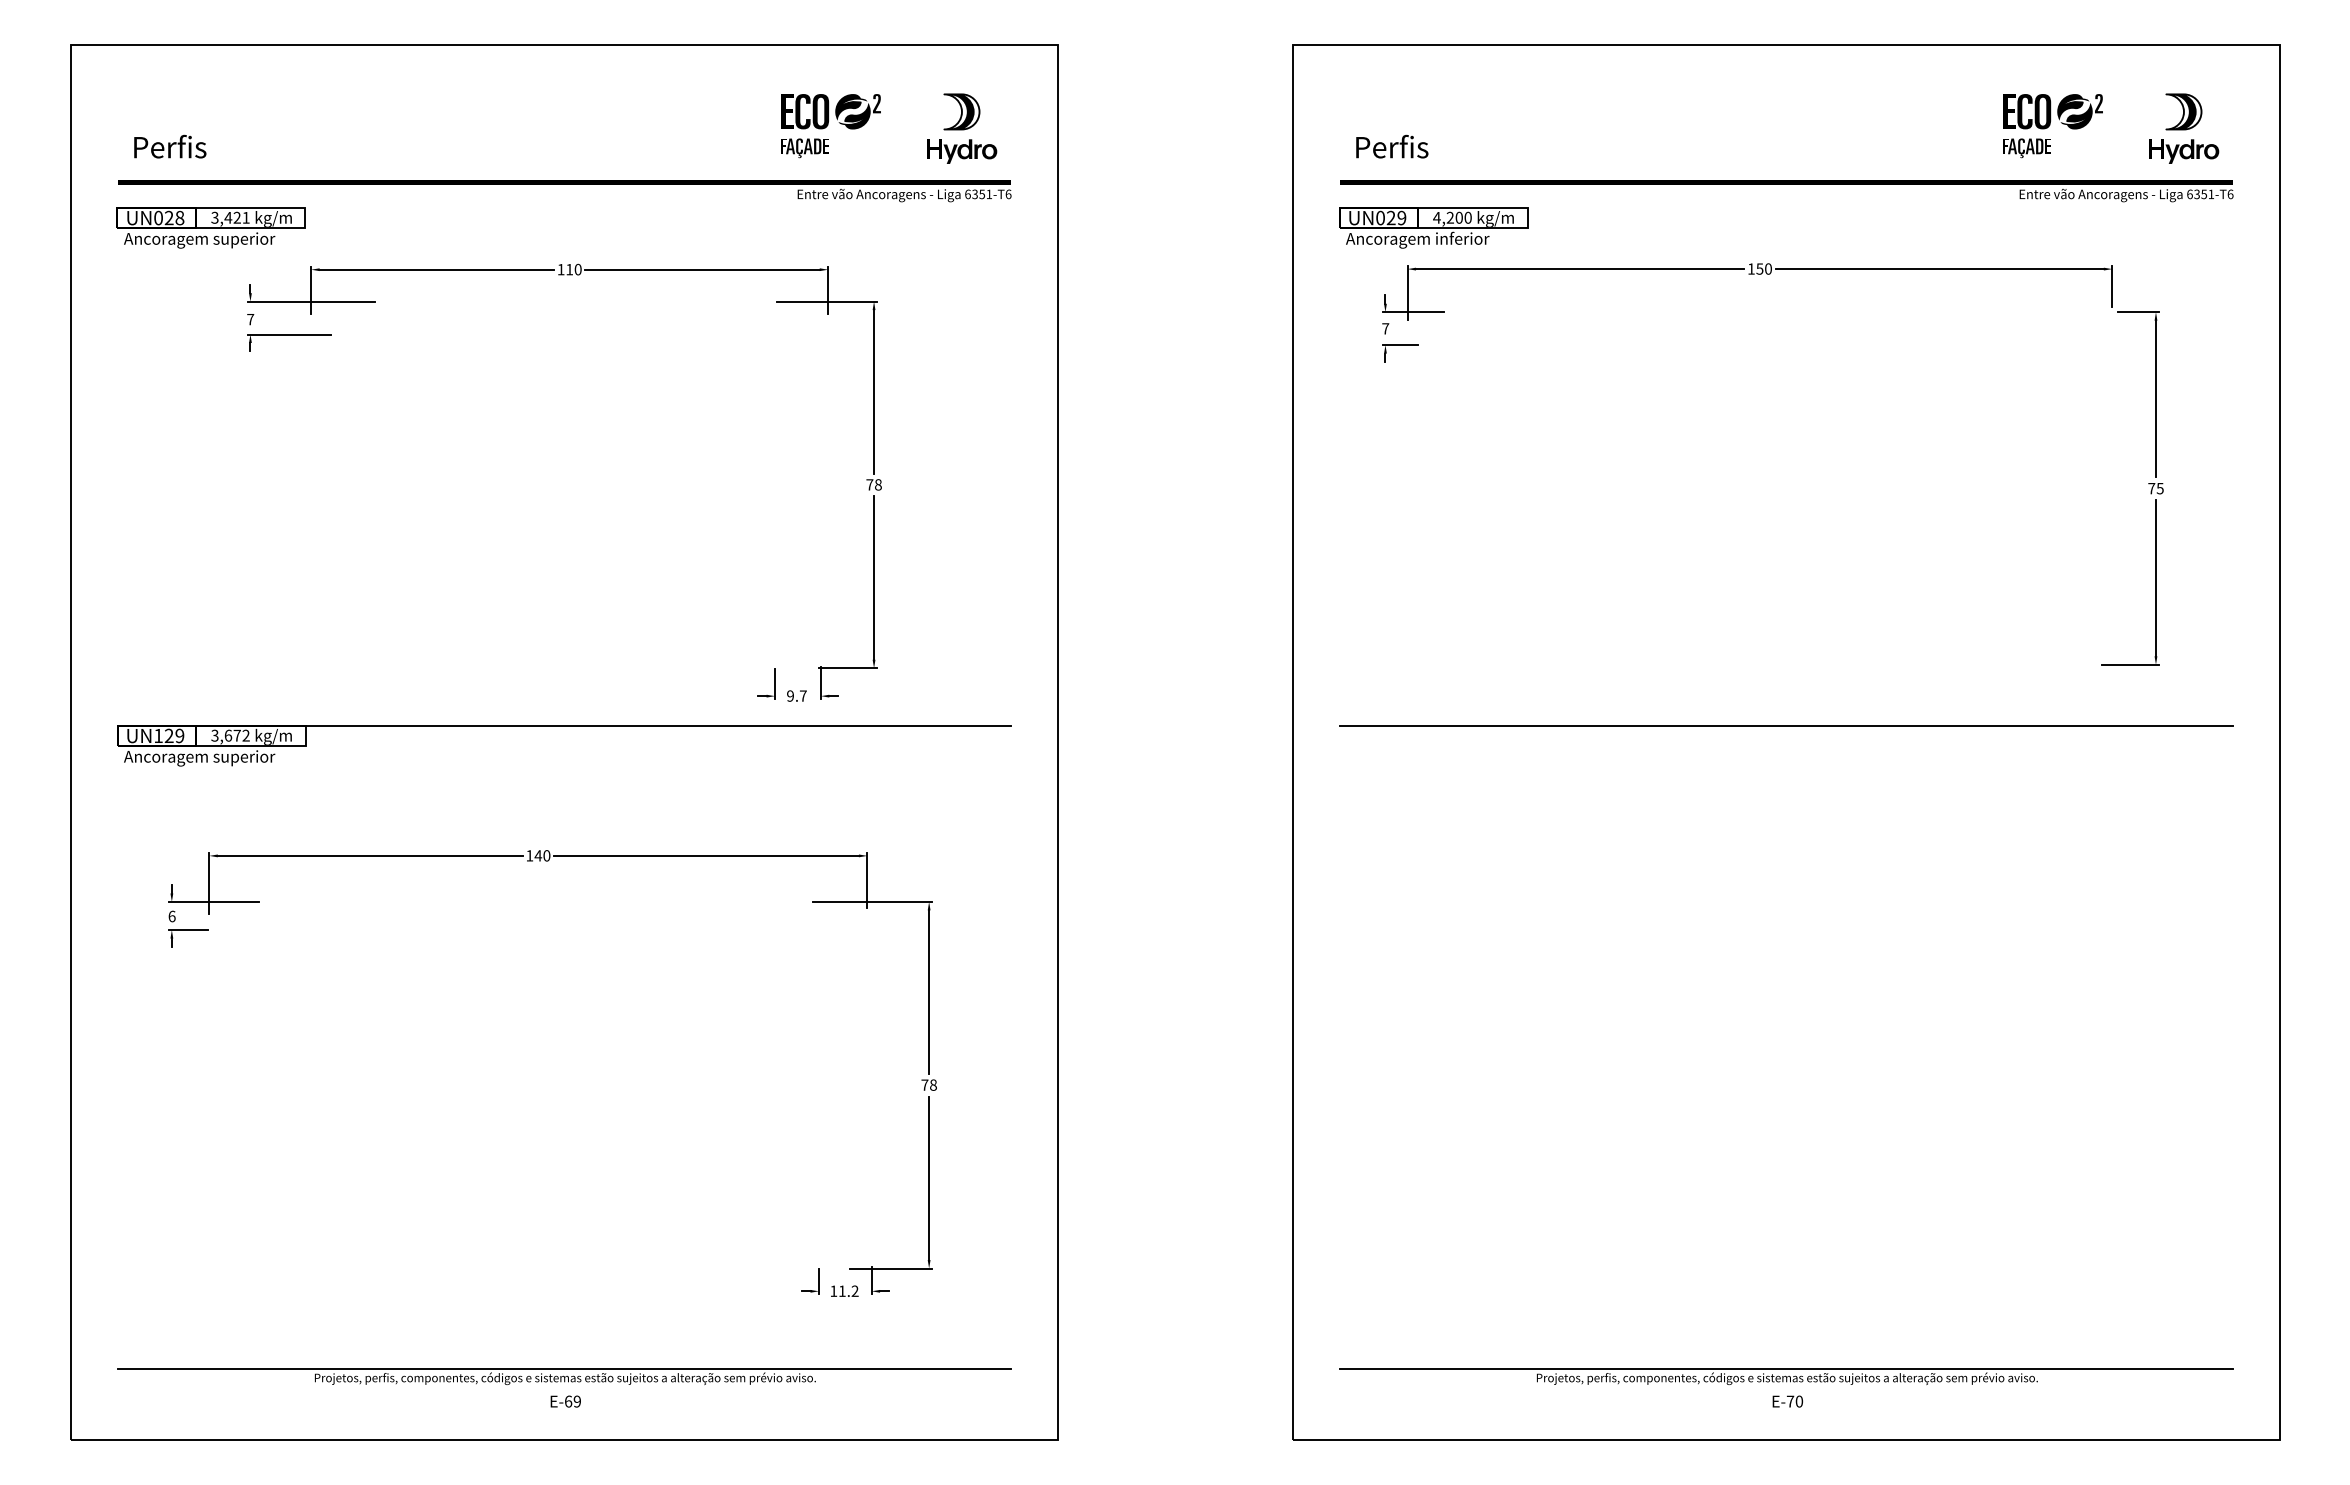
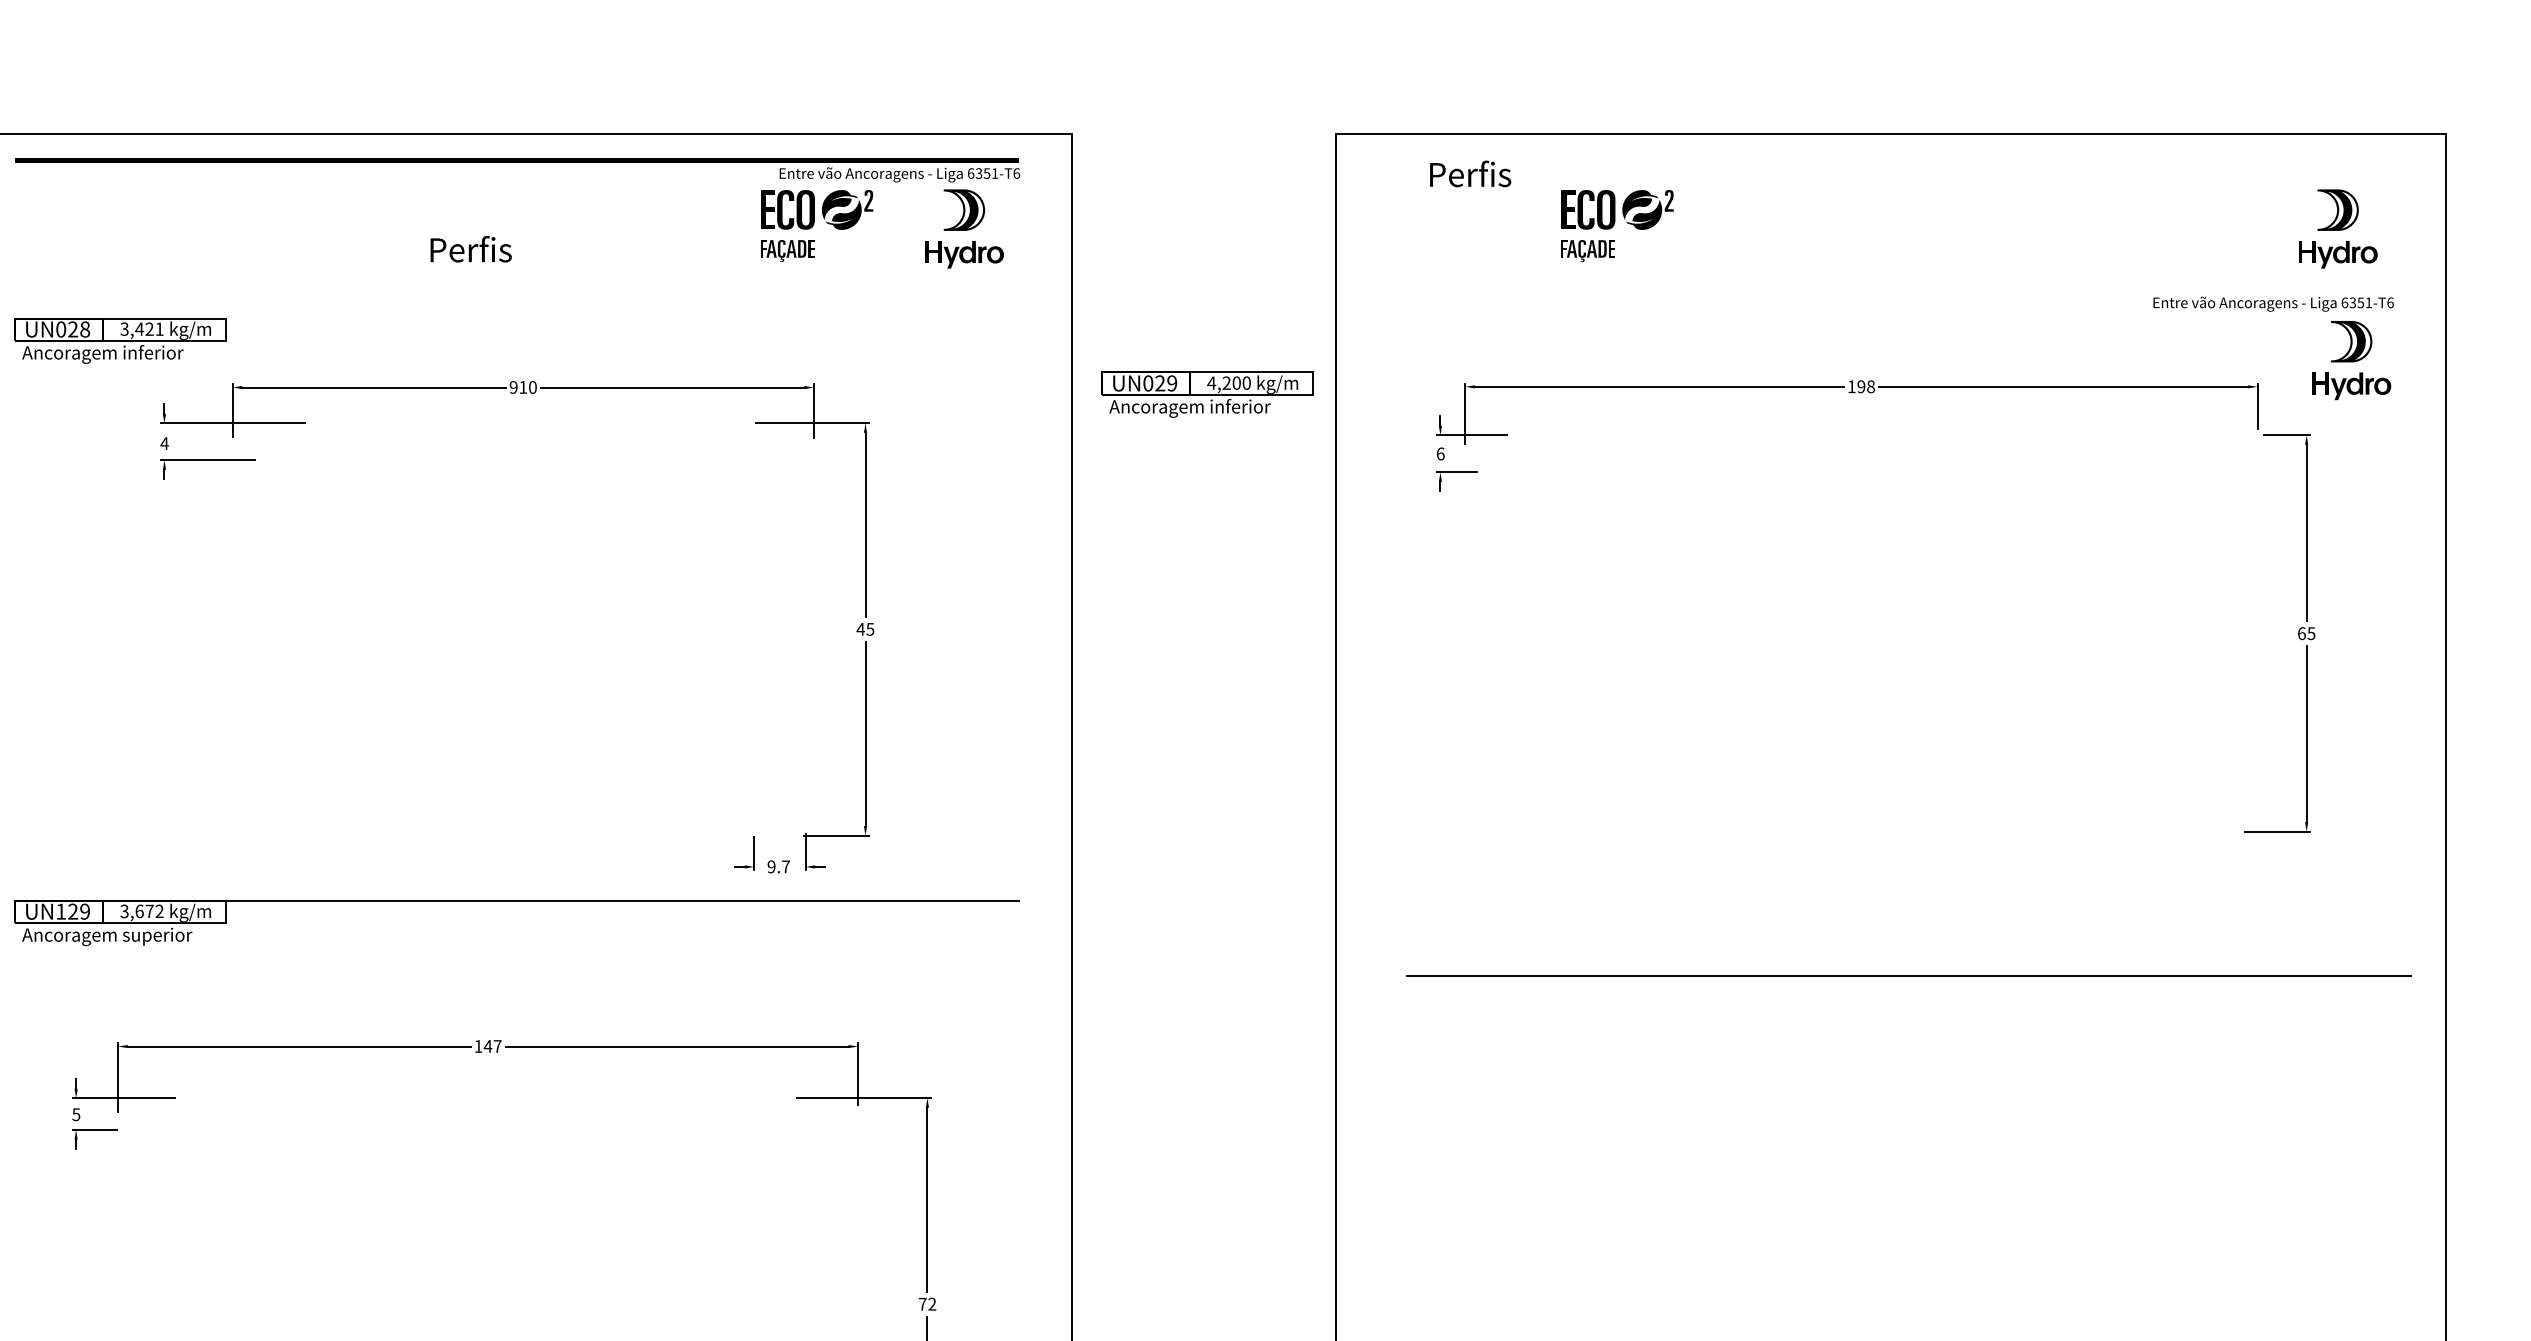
part: (2052, 126) -> (1616, 226), moved
text: (170, 146) -> (471, 249), moved
text: (1392, 146) -> (1470, 173), moved
fill: (1785, 182) -> (1890, 289), removed
text: (564, 191) -> (517, 170), moved
part: (1433, 227) -> (1207, 394), moved
text: (244, 239) -> (157, 353), Ancoragem superior -> Ancoragem inferior
part: (2196, 245) -> (2352, 360), added
text: (1763, 268) -> (1865, 386), 150 -> 198
text: (560, 269) -> (513, 387), 110 -> 910
text: (250, 319) -> (164, 443), 7 -> 4
text: (1385, 328) -> (1440, 453), 7 -> 6
text: (873, 484) -> (864, 628), 78 -> 45
text: (2151, 488) -> (2301, 633), 75 -> 65
line: (1786, 725) -> (1909, 975), moved
text: (546, 855) -> (497, 1046), 140 -> 147
text: (171, 916) -> (75, 1114), 6 -> 5
text: (933, 1084) -> (932, 1303), 78 -> 72

